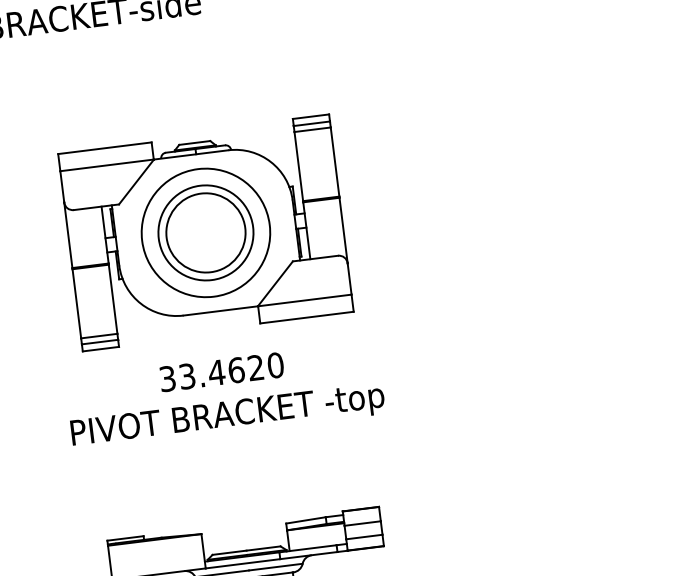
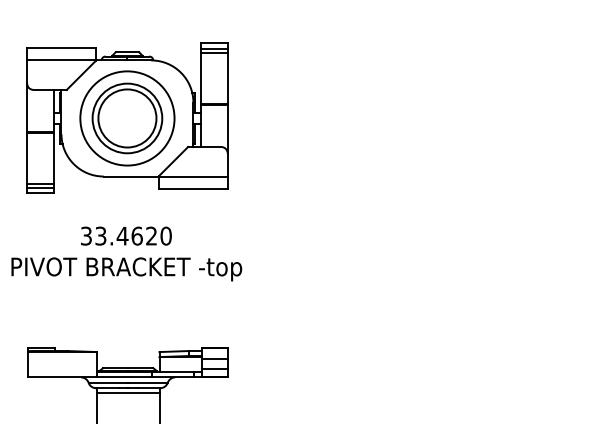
part: (205, 231) -> (127, 117), moved

